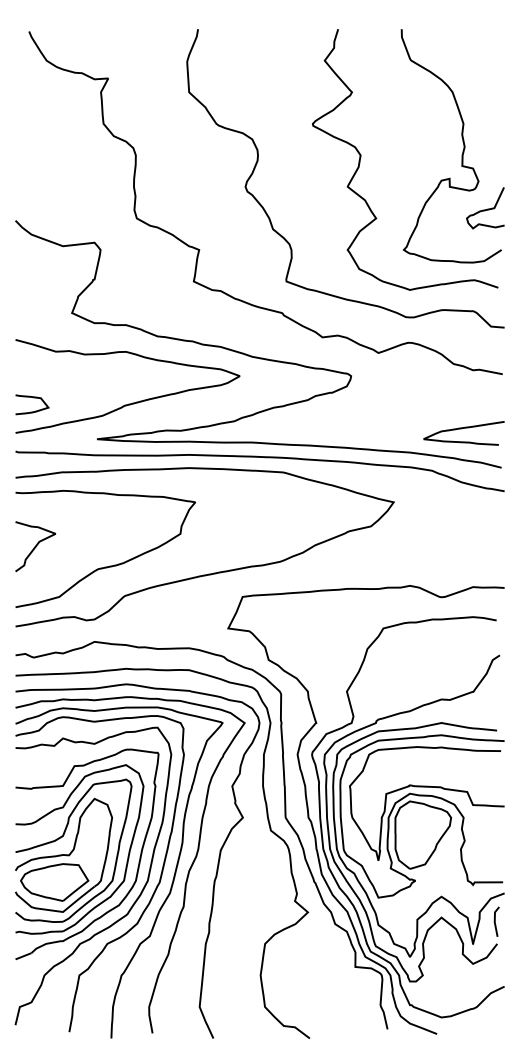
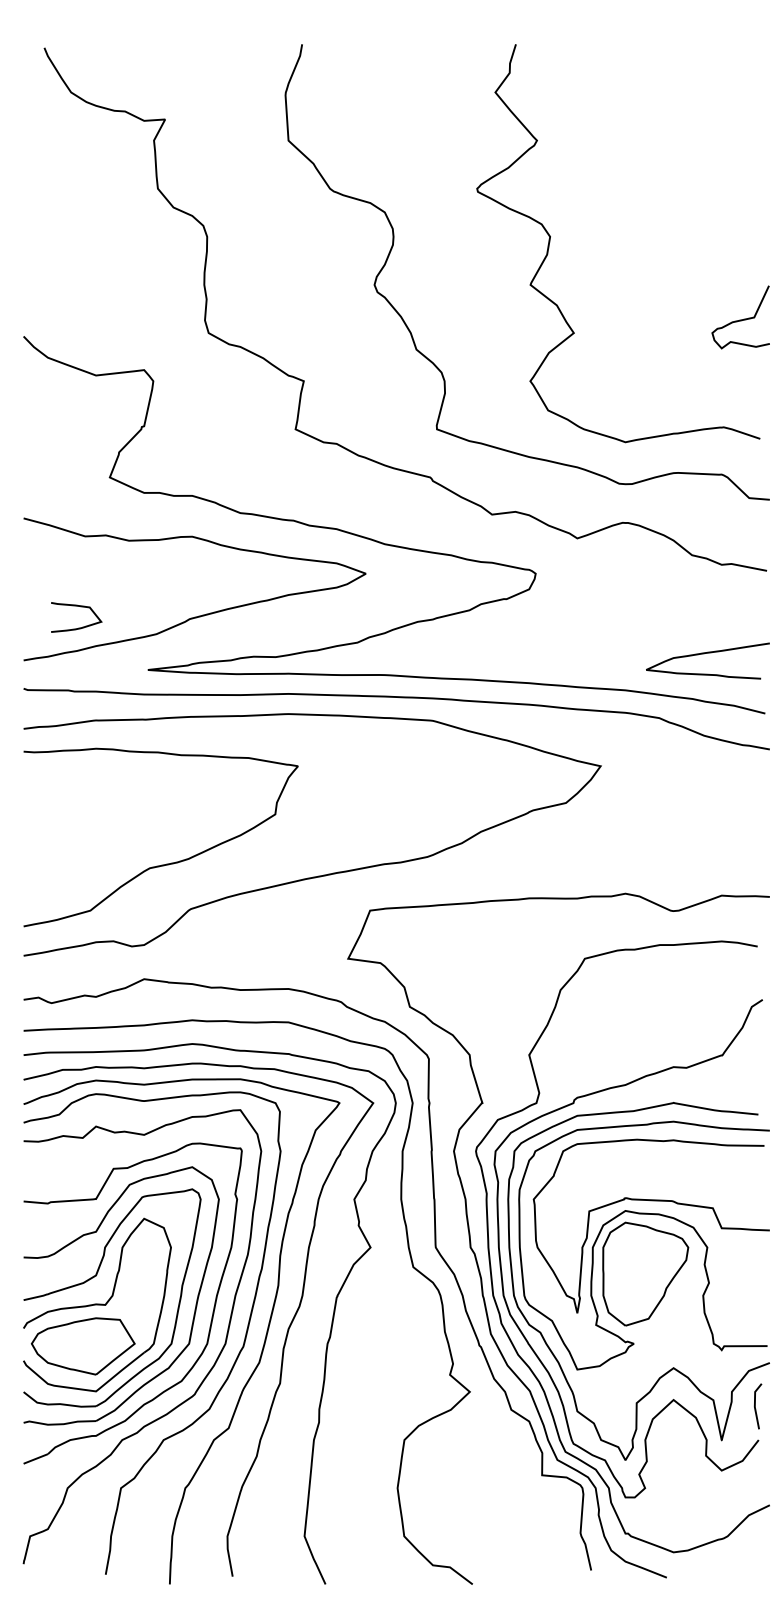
curve: (462, 142) -> (705, 217), removed
curve: (33, 398) -> (78, 607), moved
curve: (35, 546) -> (54, 833), removed

